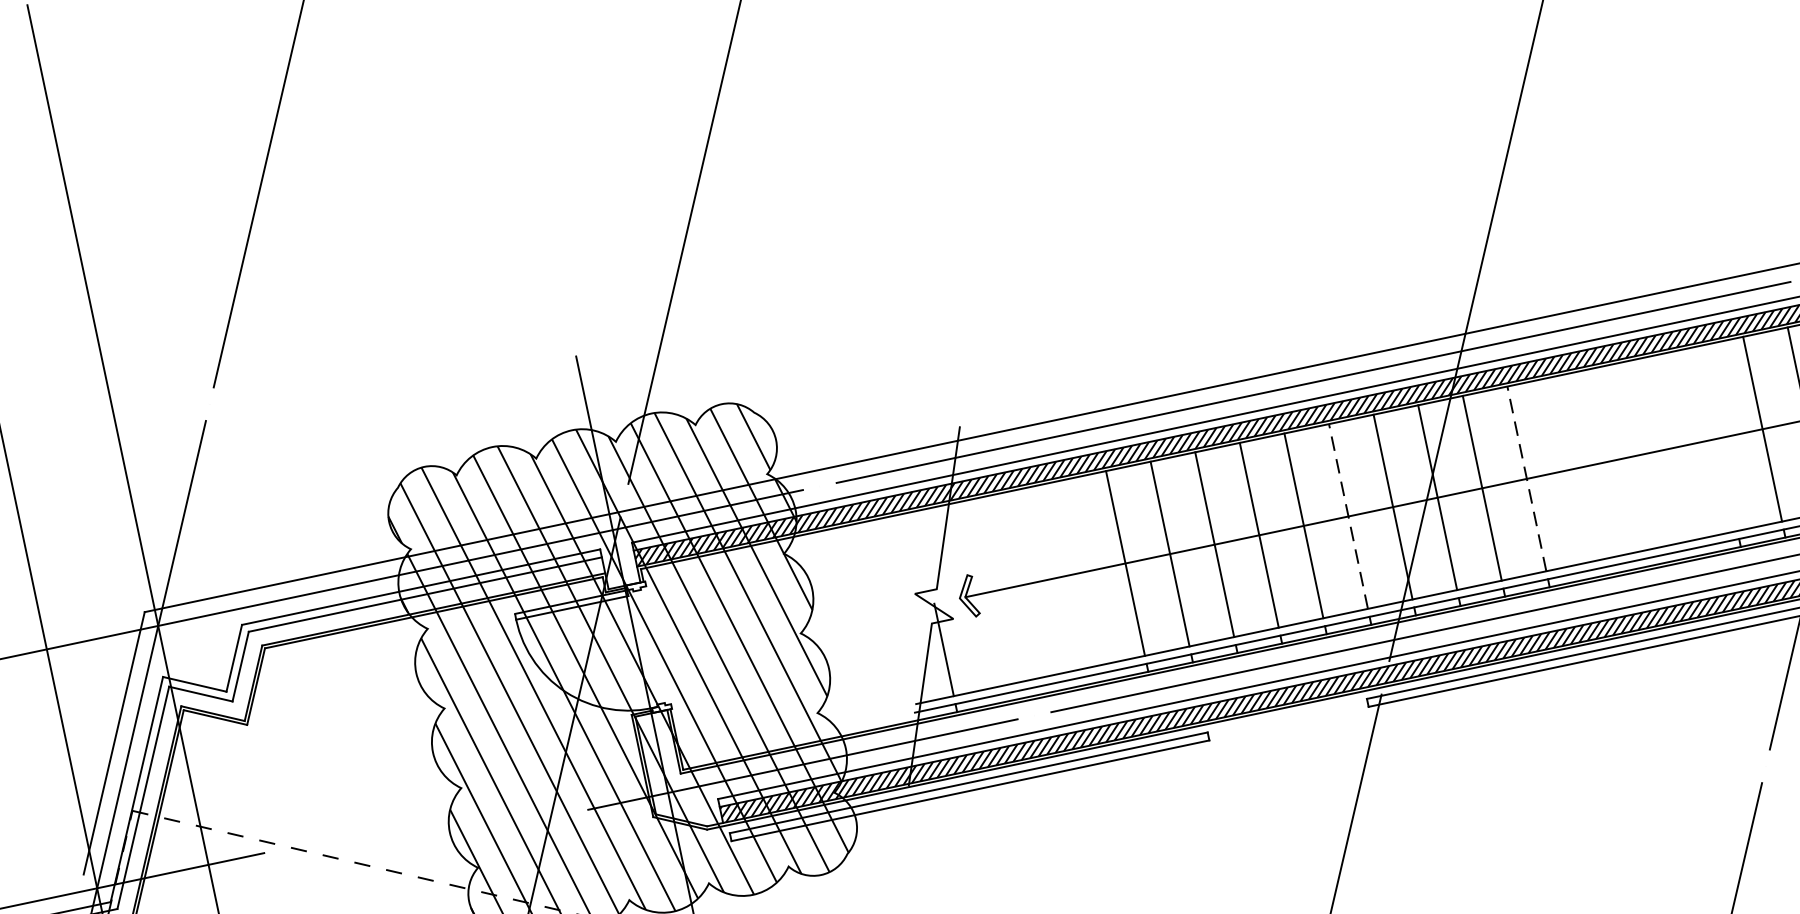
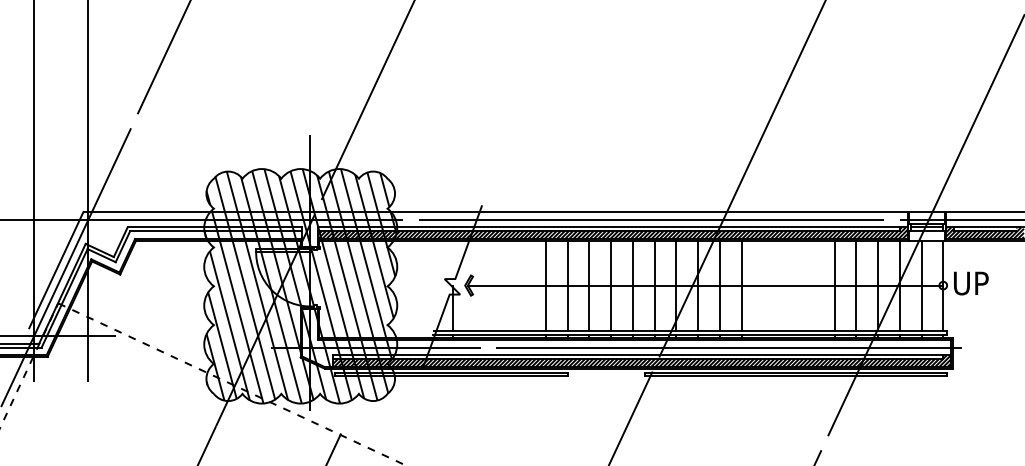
line: (1717, 438) -> (834, 285), added
line: (1526, 478) -> (741, 285), dashed -> solid
line: (1348, 516) -> (654, 285), dashed -> solid

